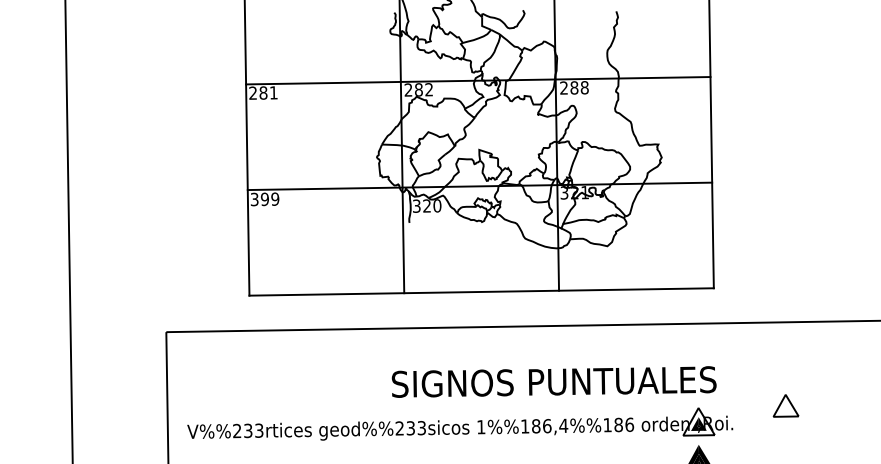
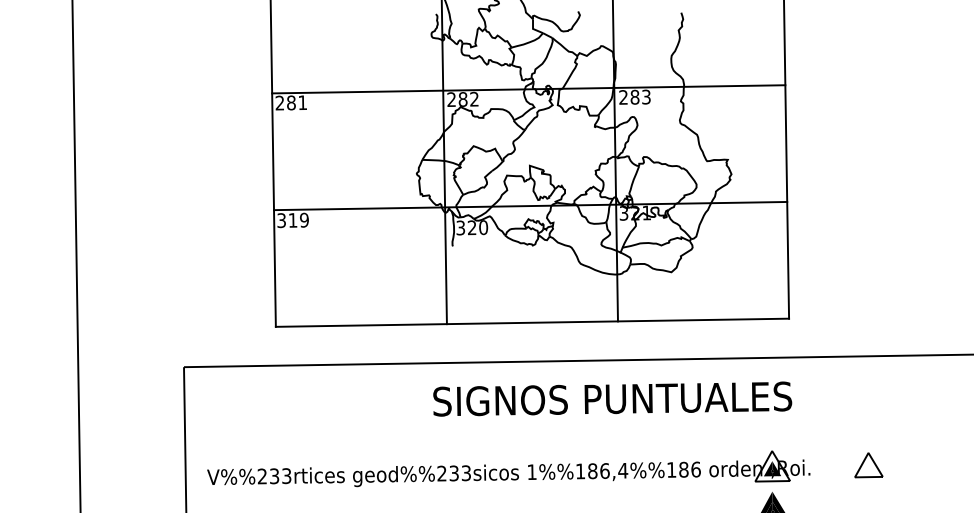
text: (584, 87) -> (646, 96), 288 -> 283
text: (264, 199) -> (292, 220), 399 -> 319
text: (553, 381) -> (611, 398), moved
part: (785, 405) -> (868, 464), moved

